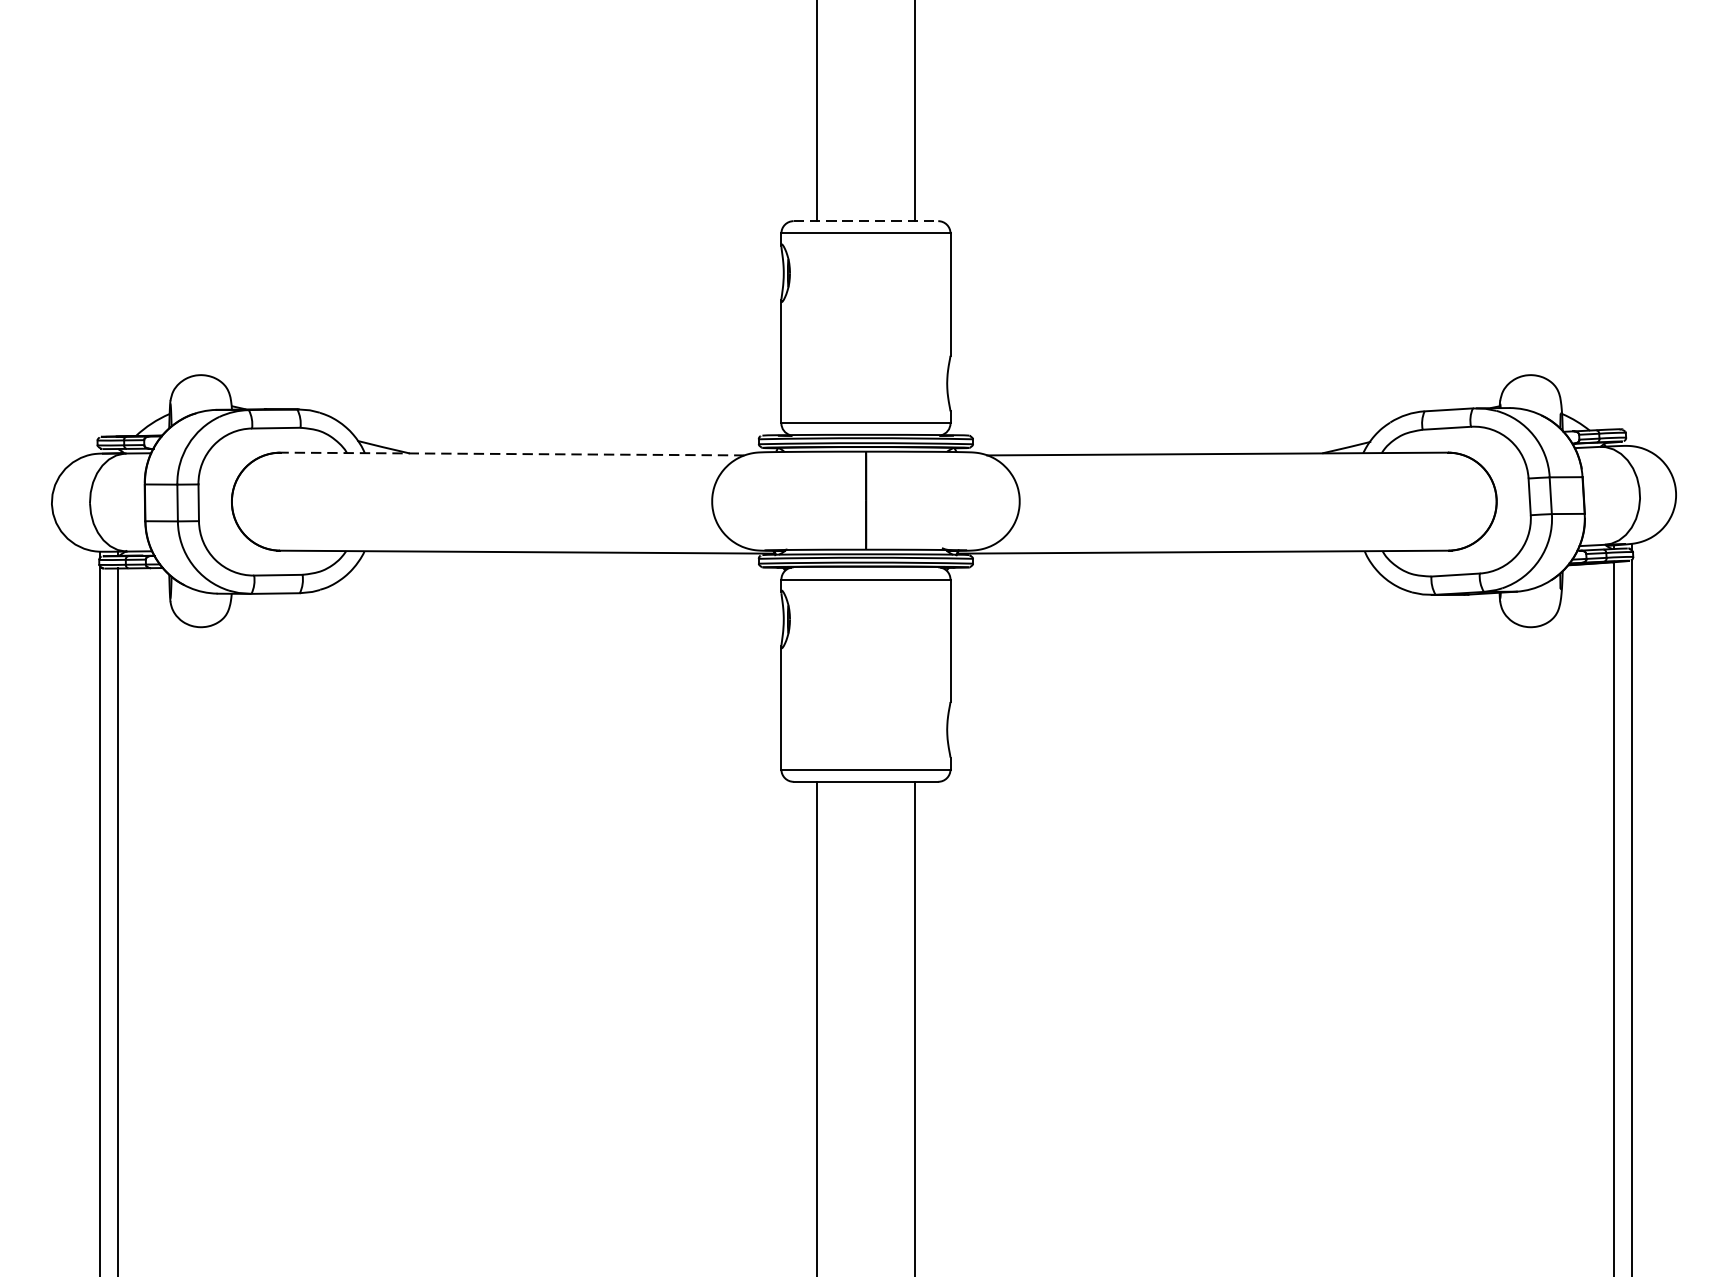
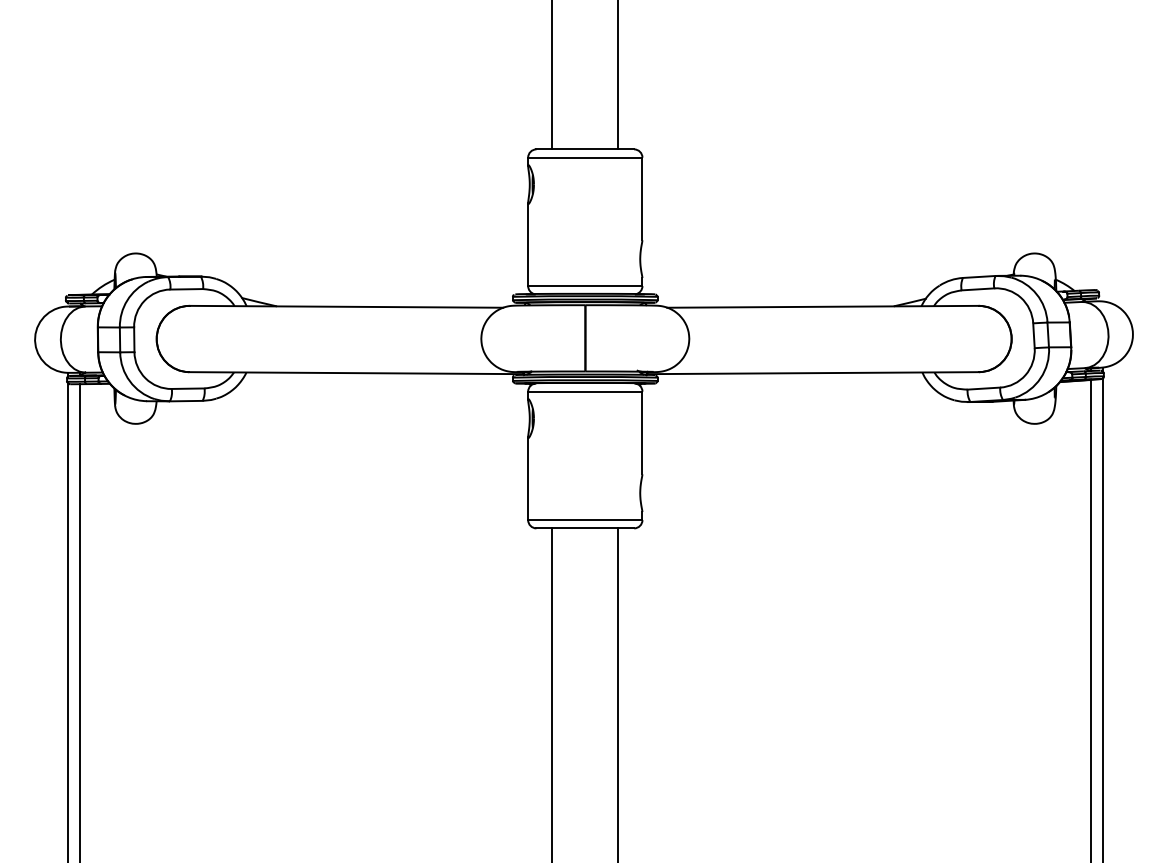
line: (866, 221) -> (585, 149), dashed -> solid
line: (512, 453) -> (346, 306), dashed -> solid

